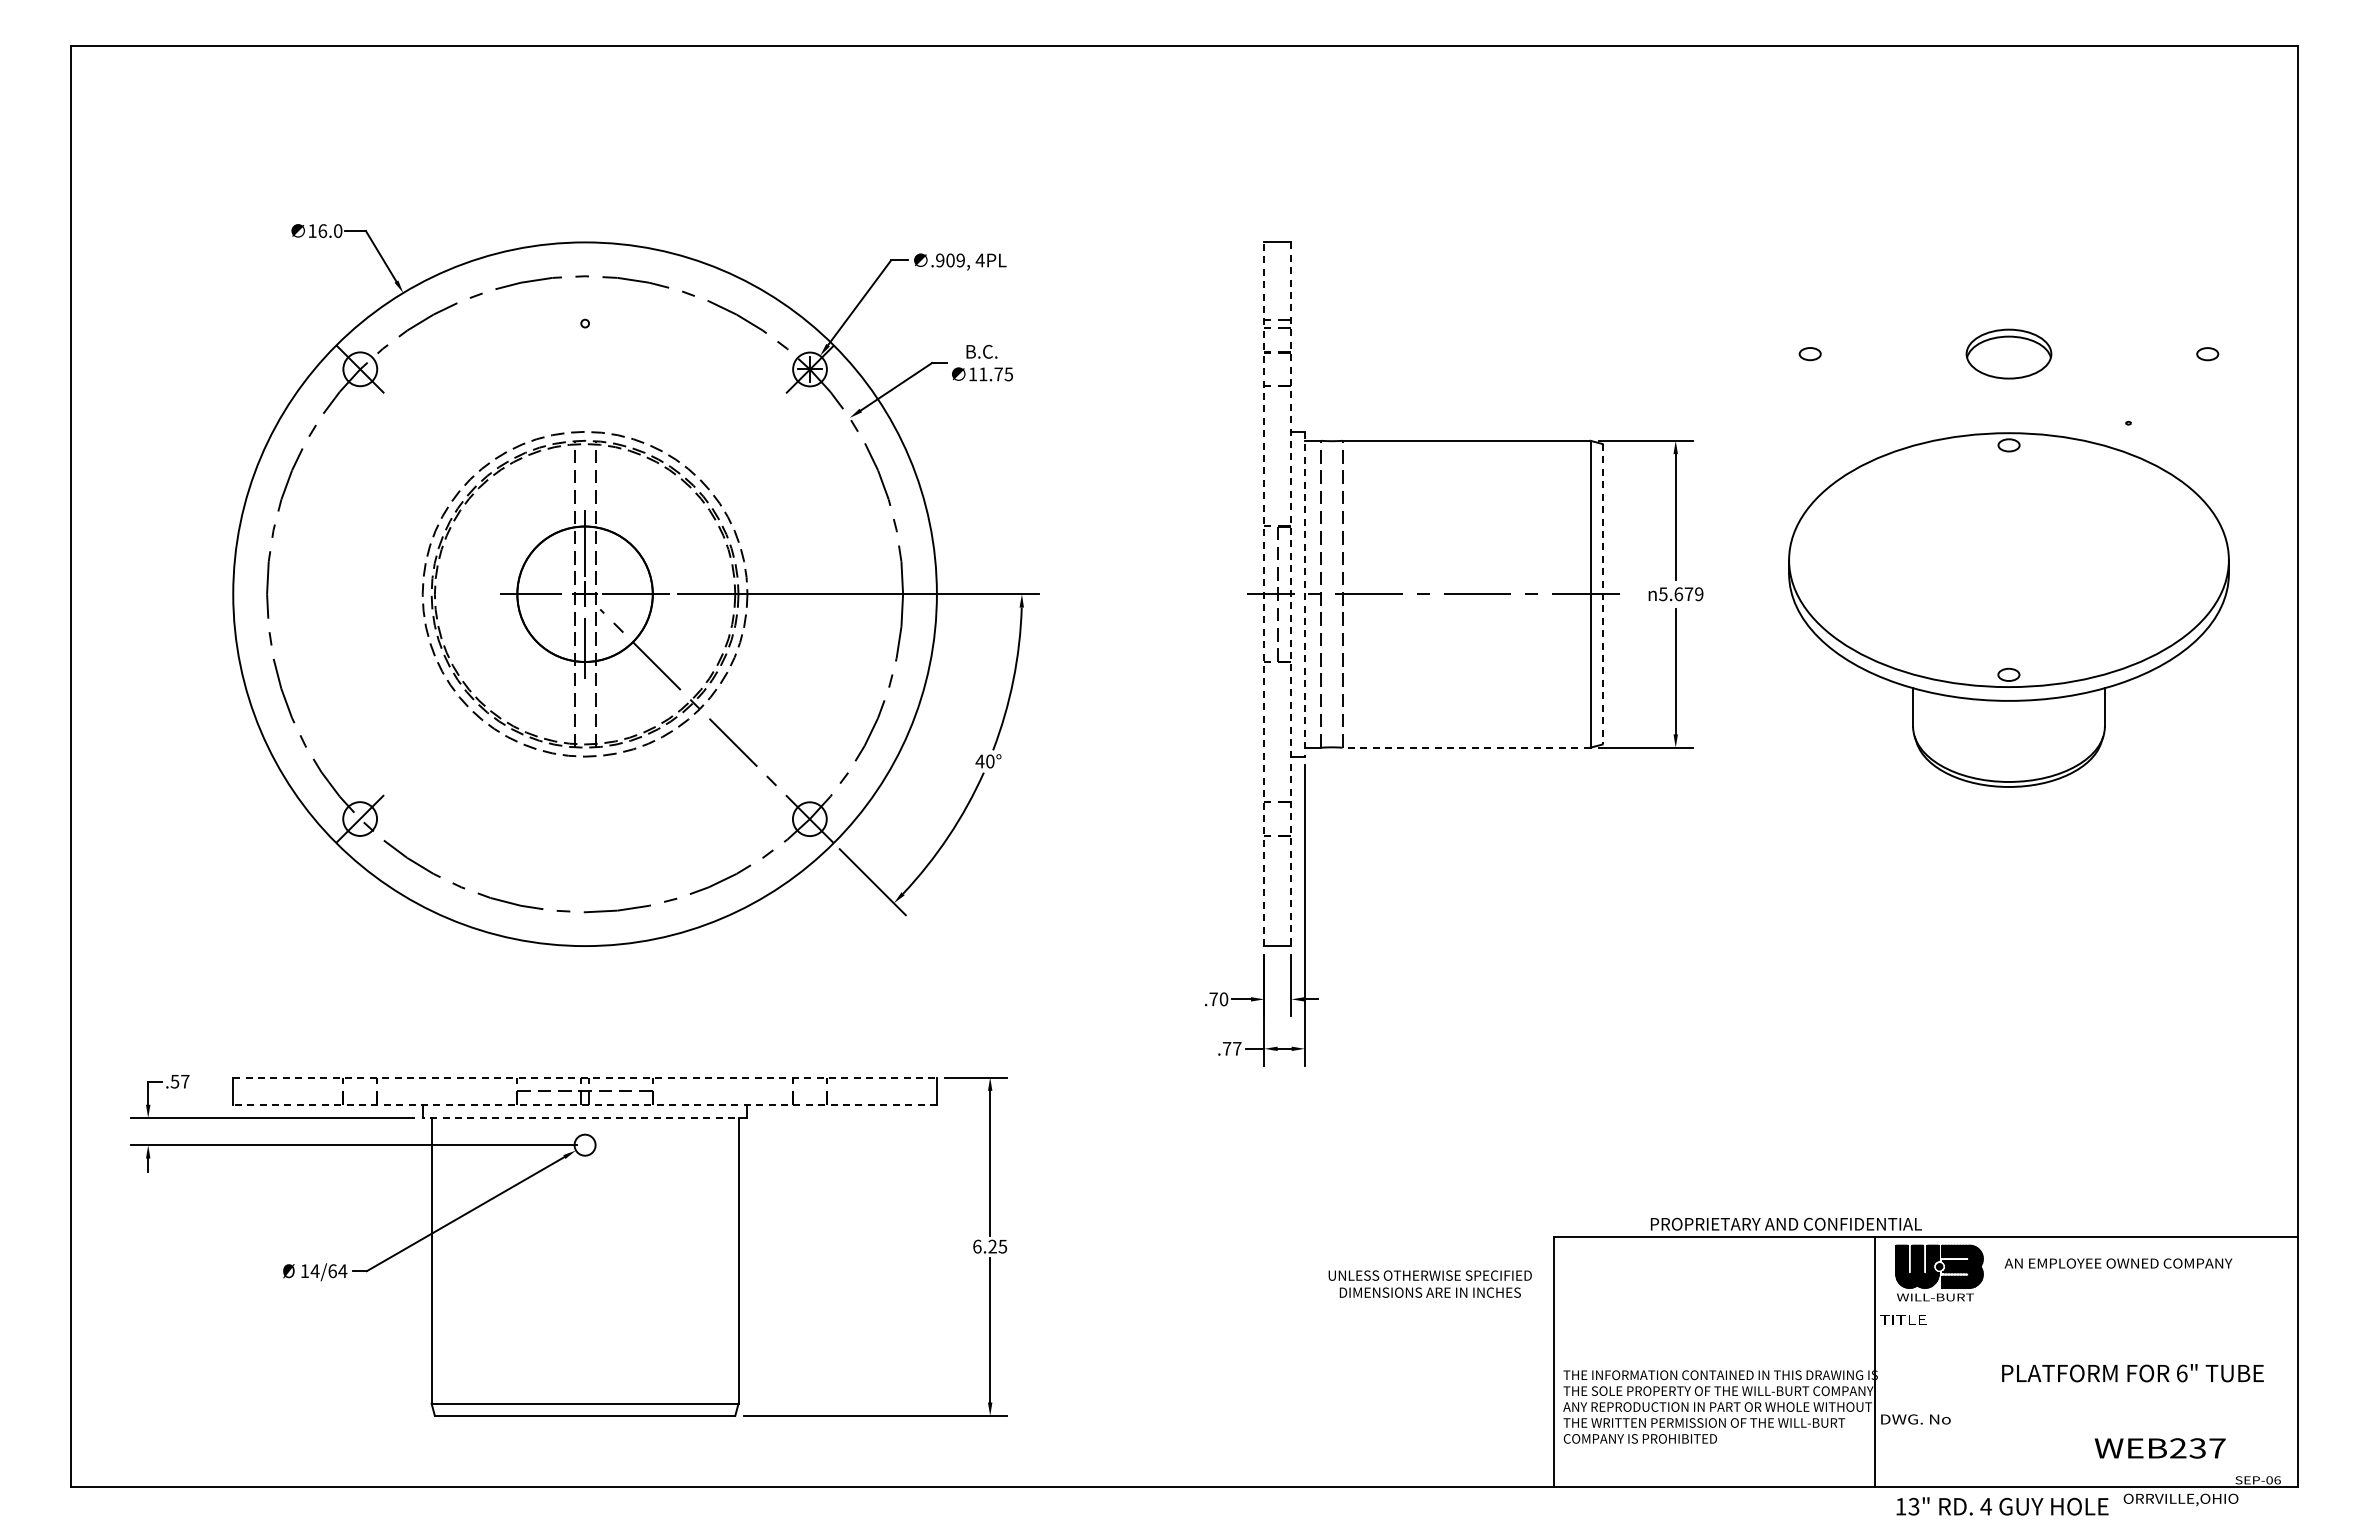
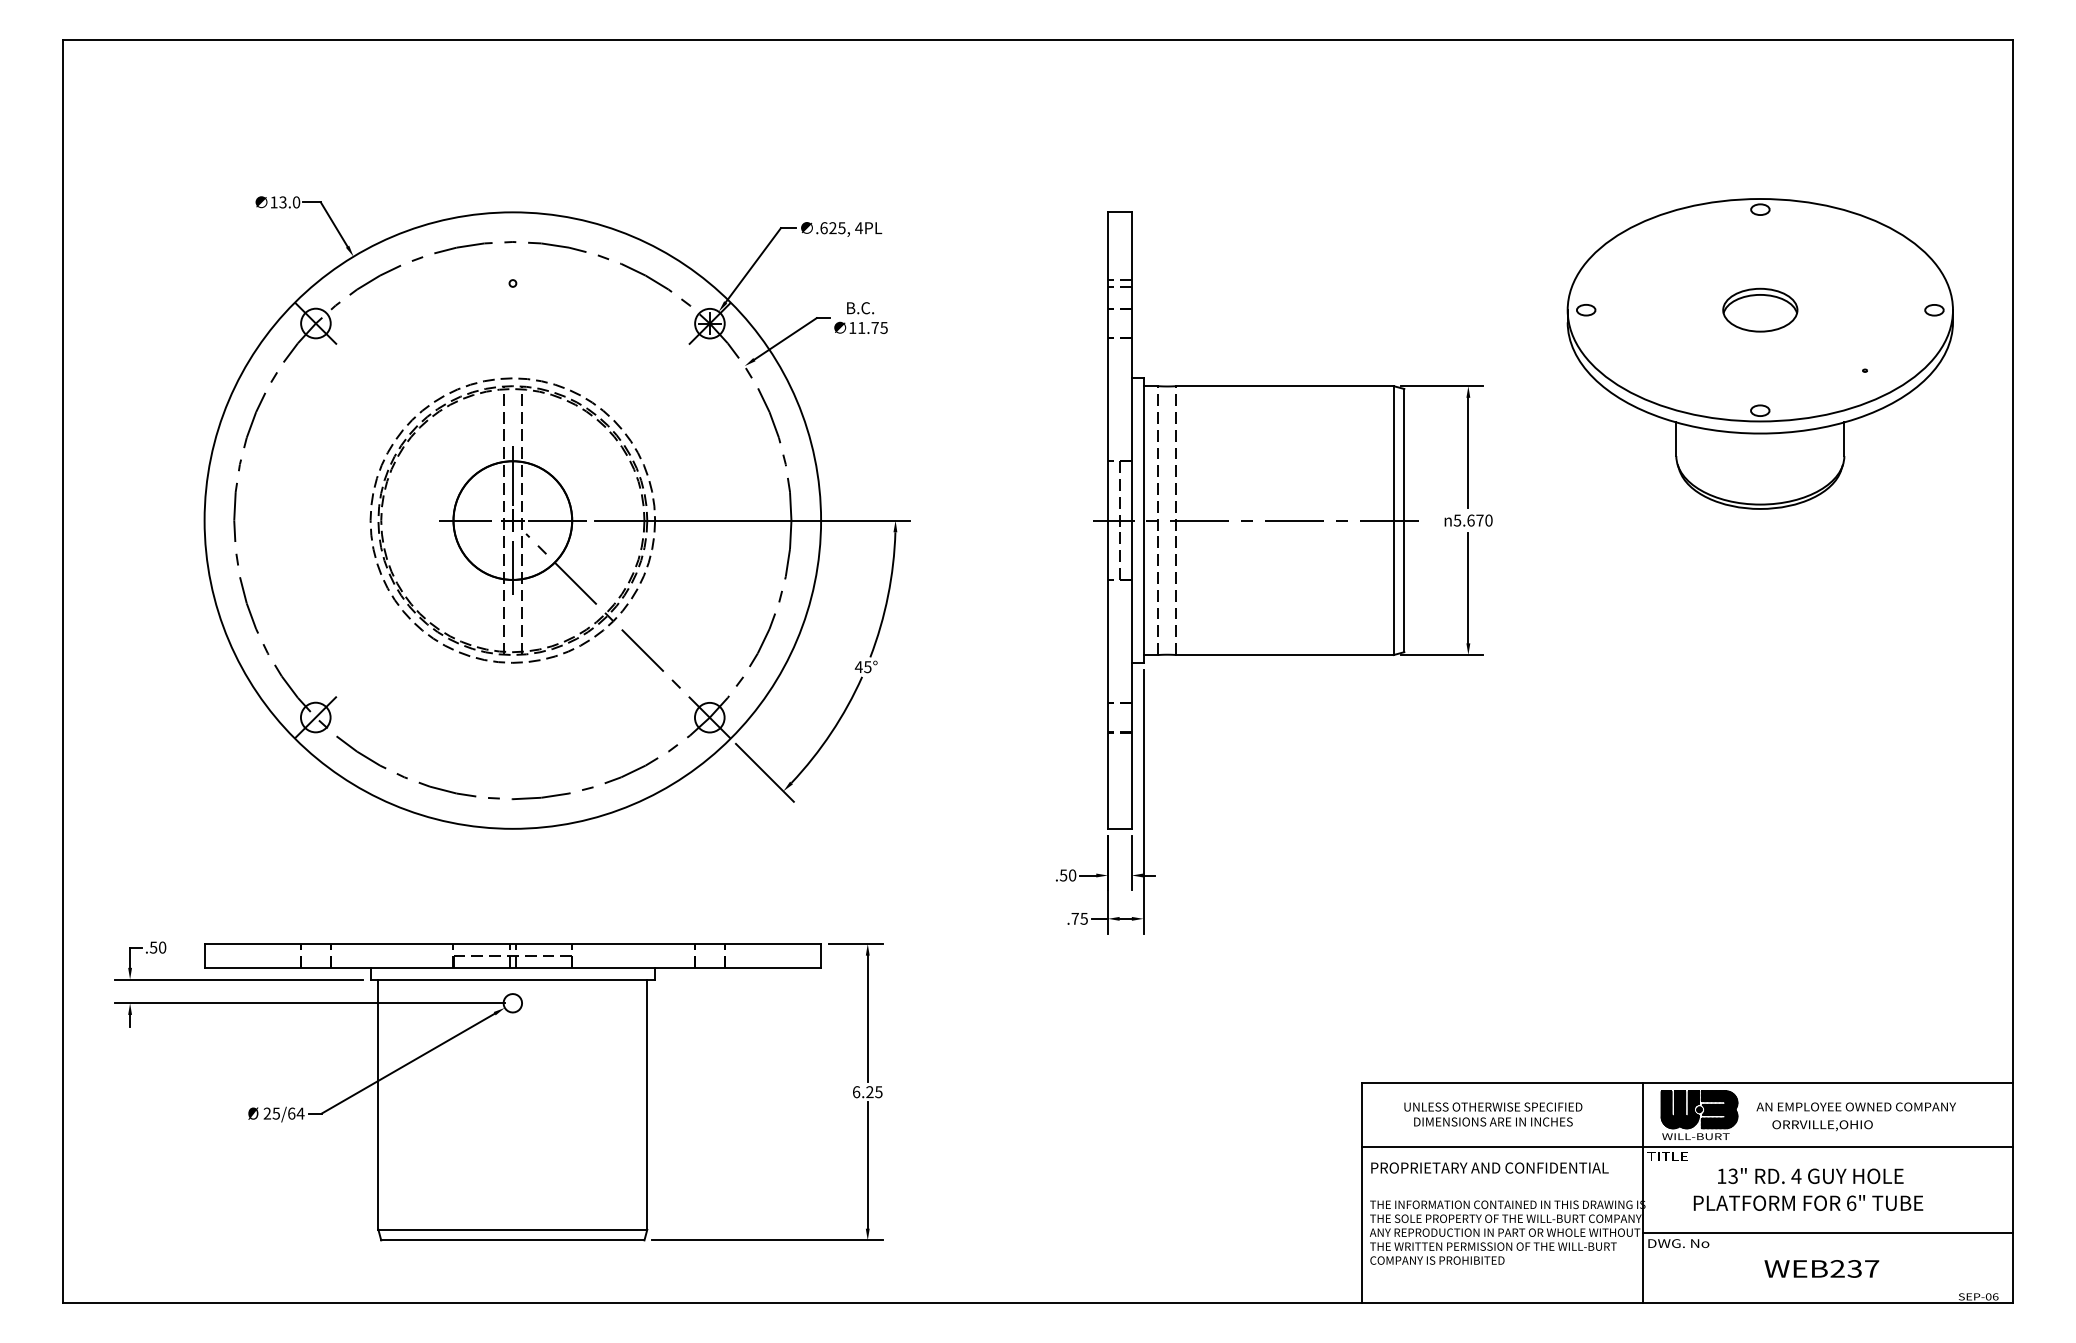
text: (322, 230) -> (282, 201), 16.0 -> 13.0
text: (950, 260) -> (832, 228), .909, -> .625,
line: (1264, 594) -> (1108, 520), dashed -> solid
line: (1291, 594) -> (1131, 520), dashed -> solid
line: (1304, 594) -> (1143, 520), dashed -> solid
line: (1602, 594) -> (1404, 520), dashed -> solid
text: (1699, 594) -> (1489, 520), 5.679 -> 5.670
part: (2008, 609) -> (1759, 353), moved
line: (1466, 747) -> (1285, 654), dashed -> solid
text: (990, 761) -> (868, 667), 40° -> 45°
text: (1213, 999) -> (1063, 875), .70 -> .50
text: (1237, 1048) -> (1084, 918), .77 -> .75
line: (585, 1077) -> (513, 943), dashed -> solid
text: (185, 1081) -> (162, 947), .57 -> .50
line: (585, 1104) -> (513, 967), dashed -> solid
line: (584, 1118) -> (512, 979), dashed -> solid
text: (1786, 1223) -> (1490, 1167), moved
text: (309, 1271) -> (271, 1113), 14/64 -> 25/64
text: (1429, 1283) -> (1492, 1113), moved
line: (1925, 1309) -> (1687, 1147), added
text: (2132, 1373) -> (1808, 1203), moved
line: (2086, 1407) -> (1828, 1233), added
text: (2159, 1448) -> (1821, 1269), moved
text: (2180, 1499) -> (1822, 1125), moved
text: (2002, 1506) -> (1810, 1176), moved

